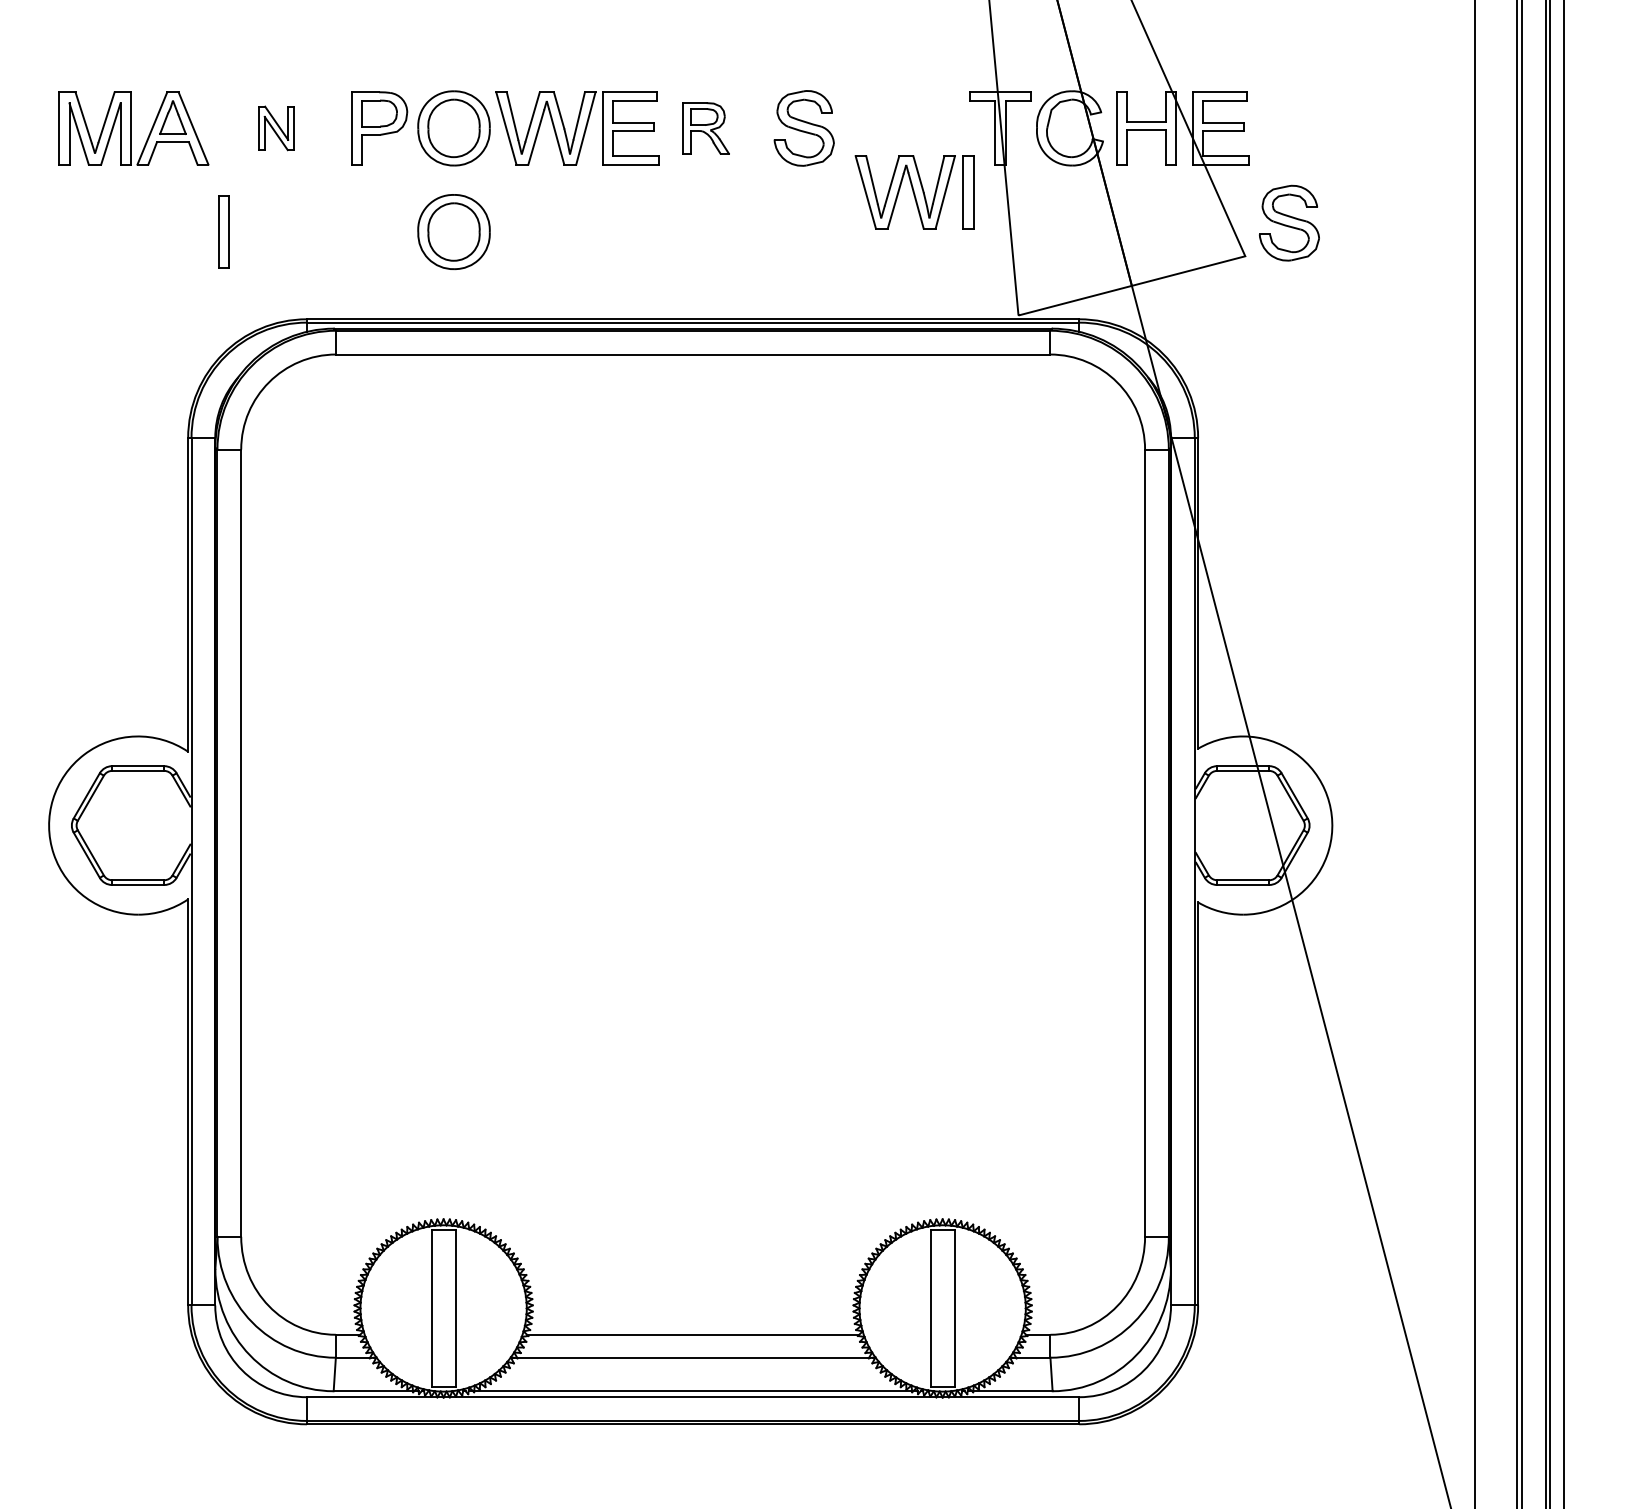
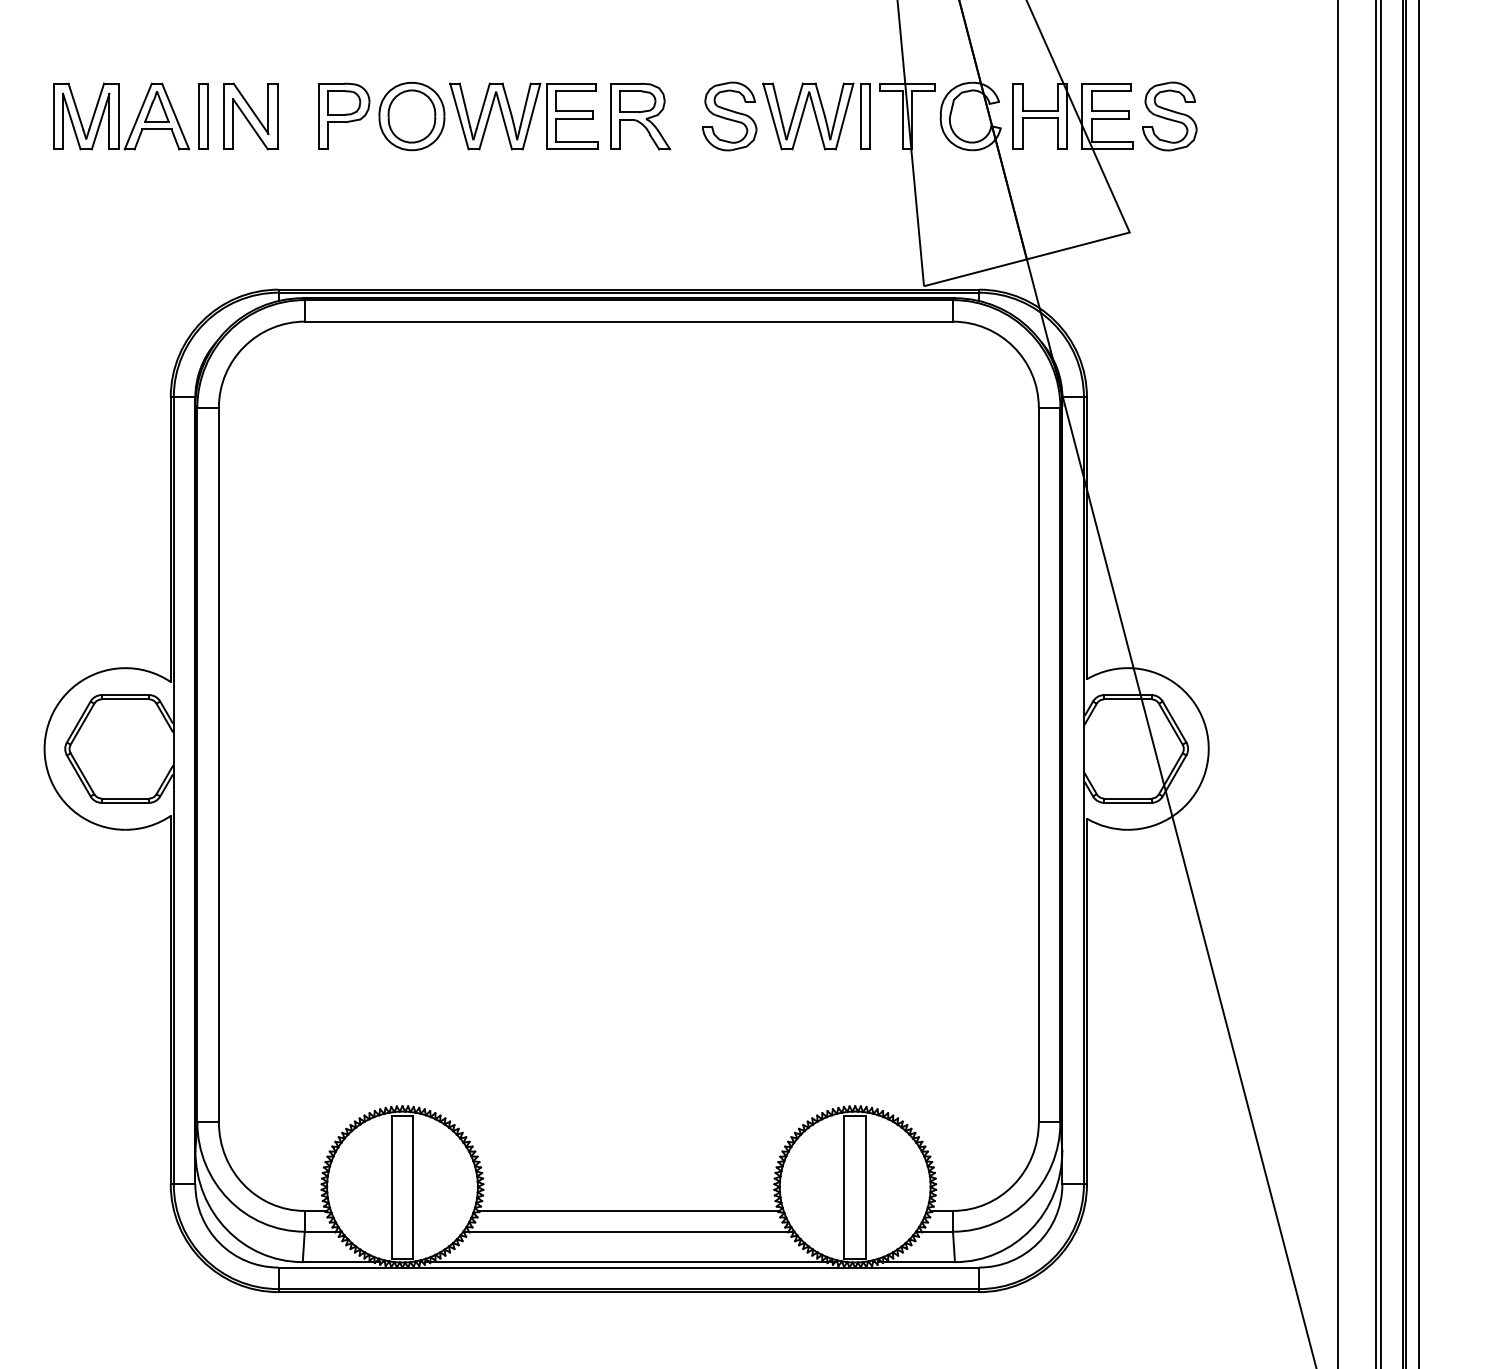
part: (276, 128) -> (250, 116), size x1.67
part: (705, 128) -> (640, 116), size x1.43
part: (914, 192) -> (816, 116), moved
part: (1289, 223) -> (1169, 116), moved
part: (224, 232) -> (203, 116), moved
part: (453, 232) -> (411, 210), removed

